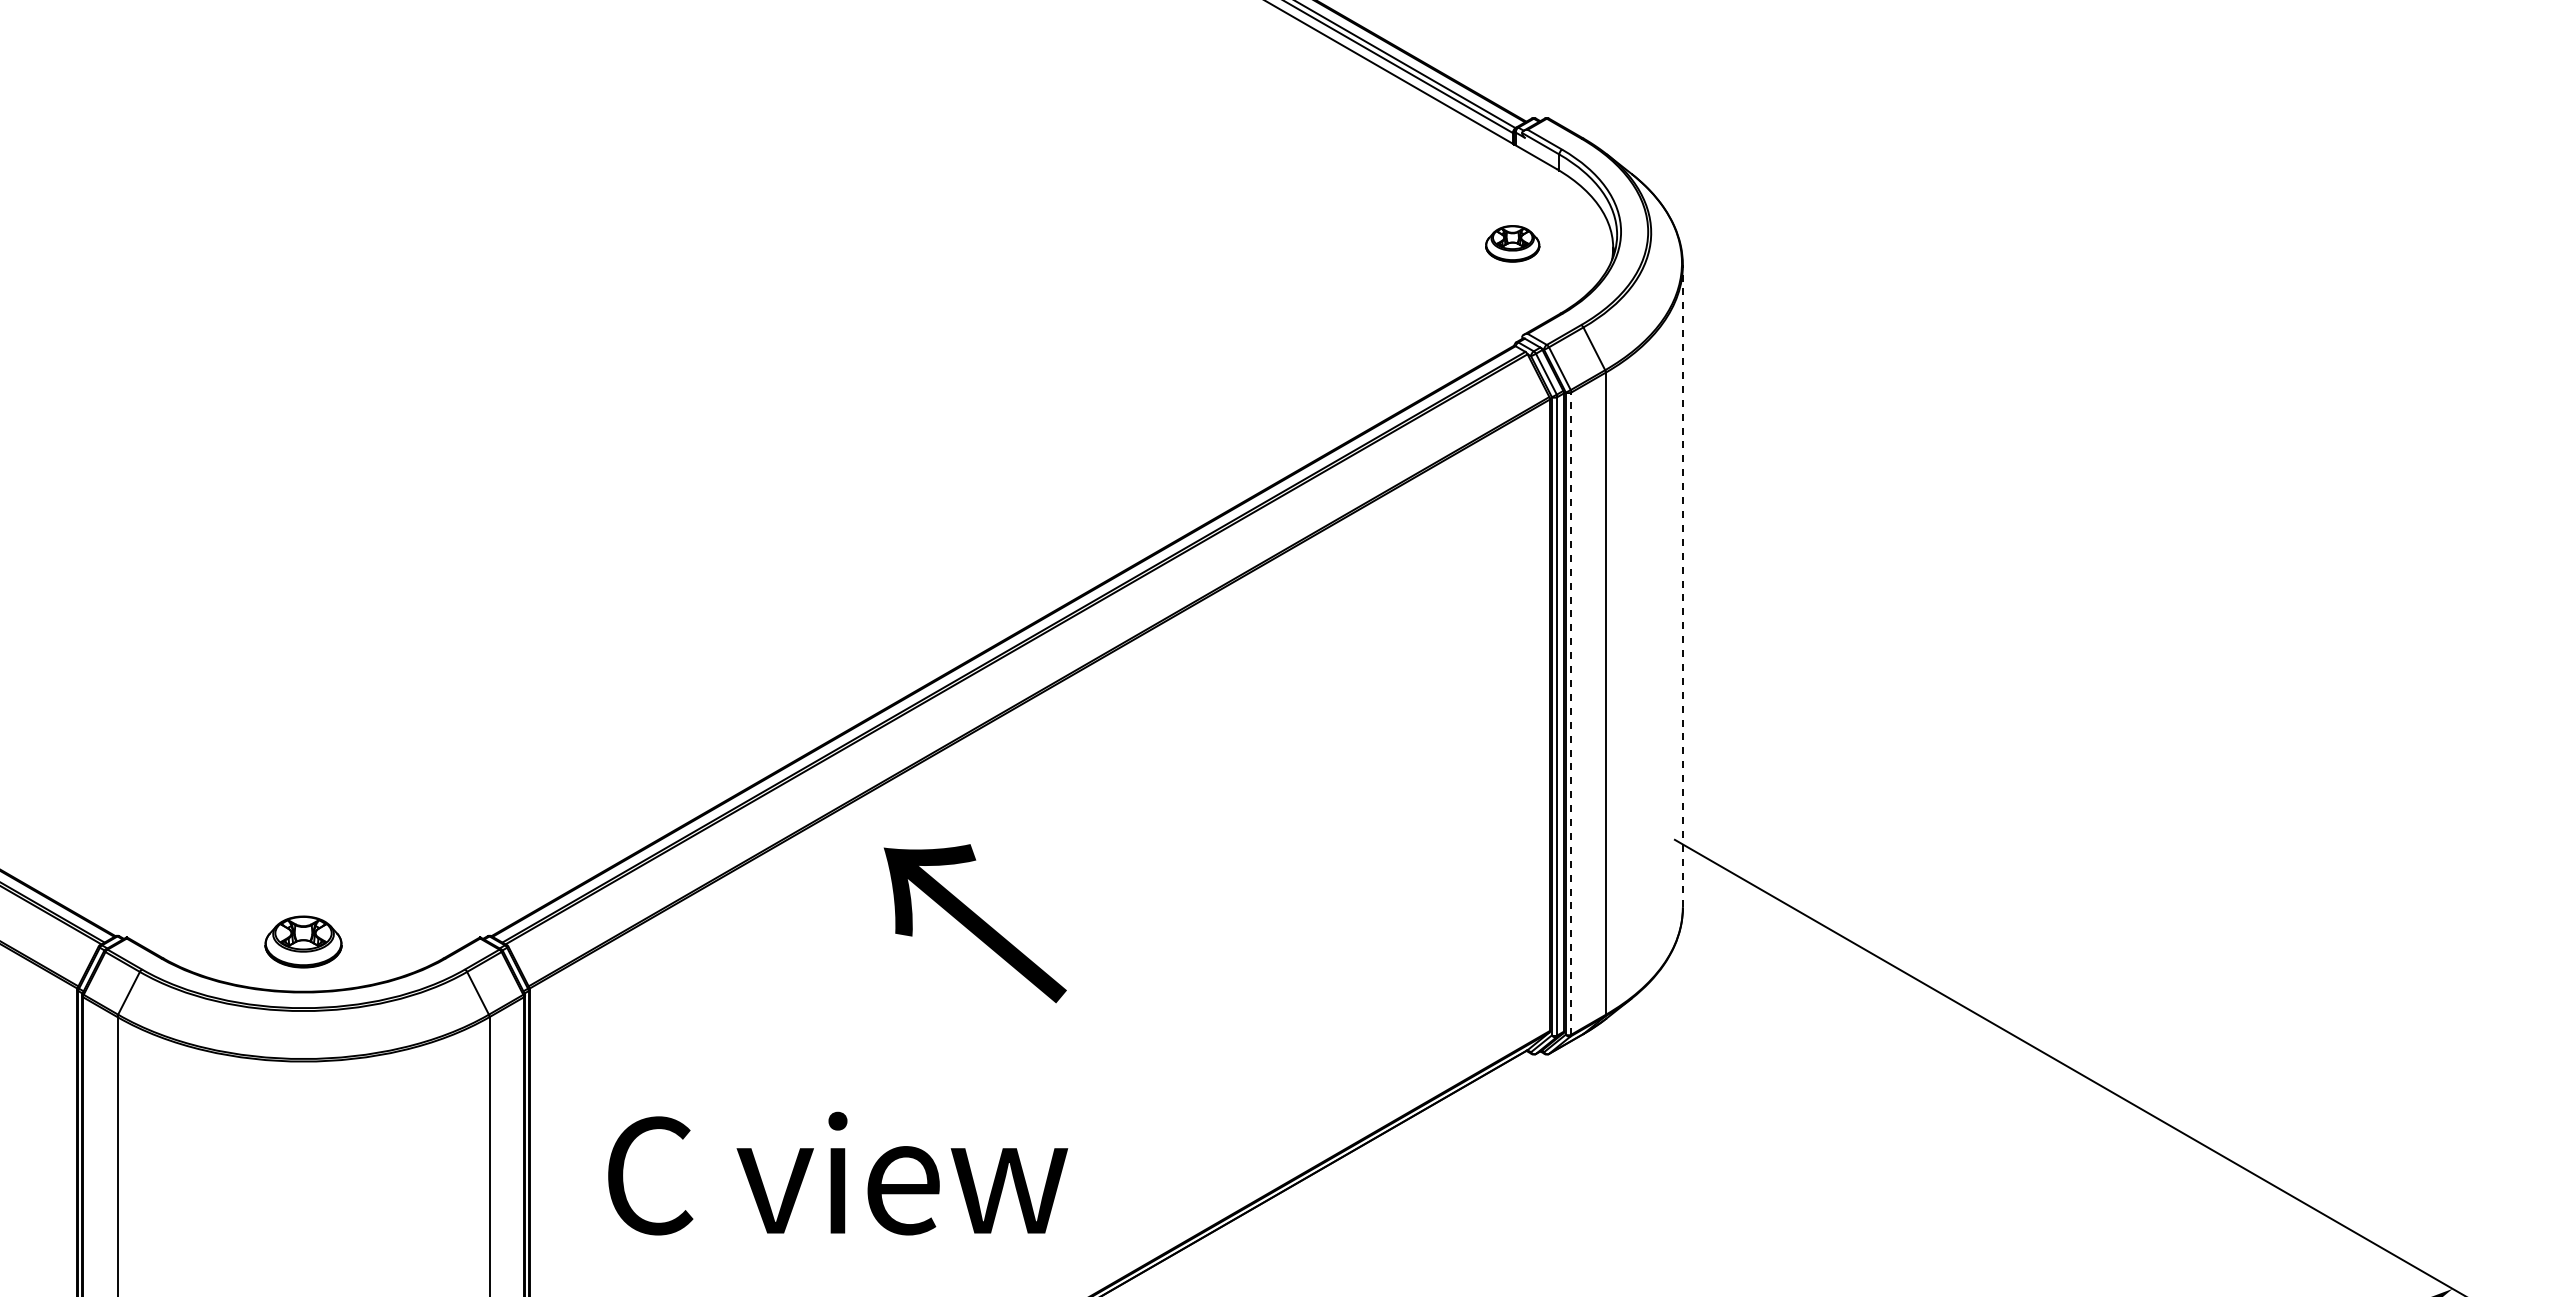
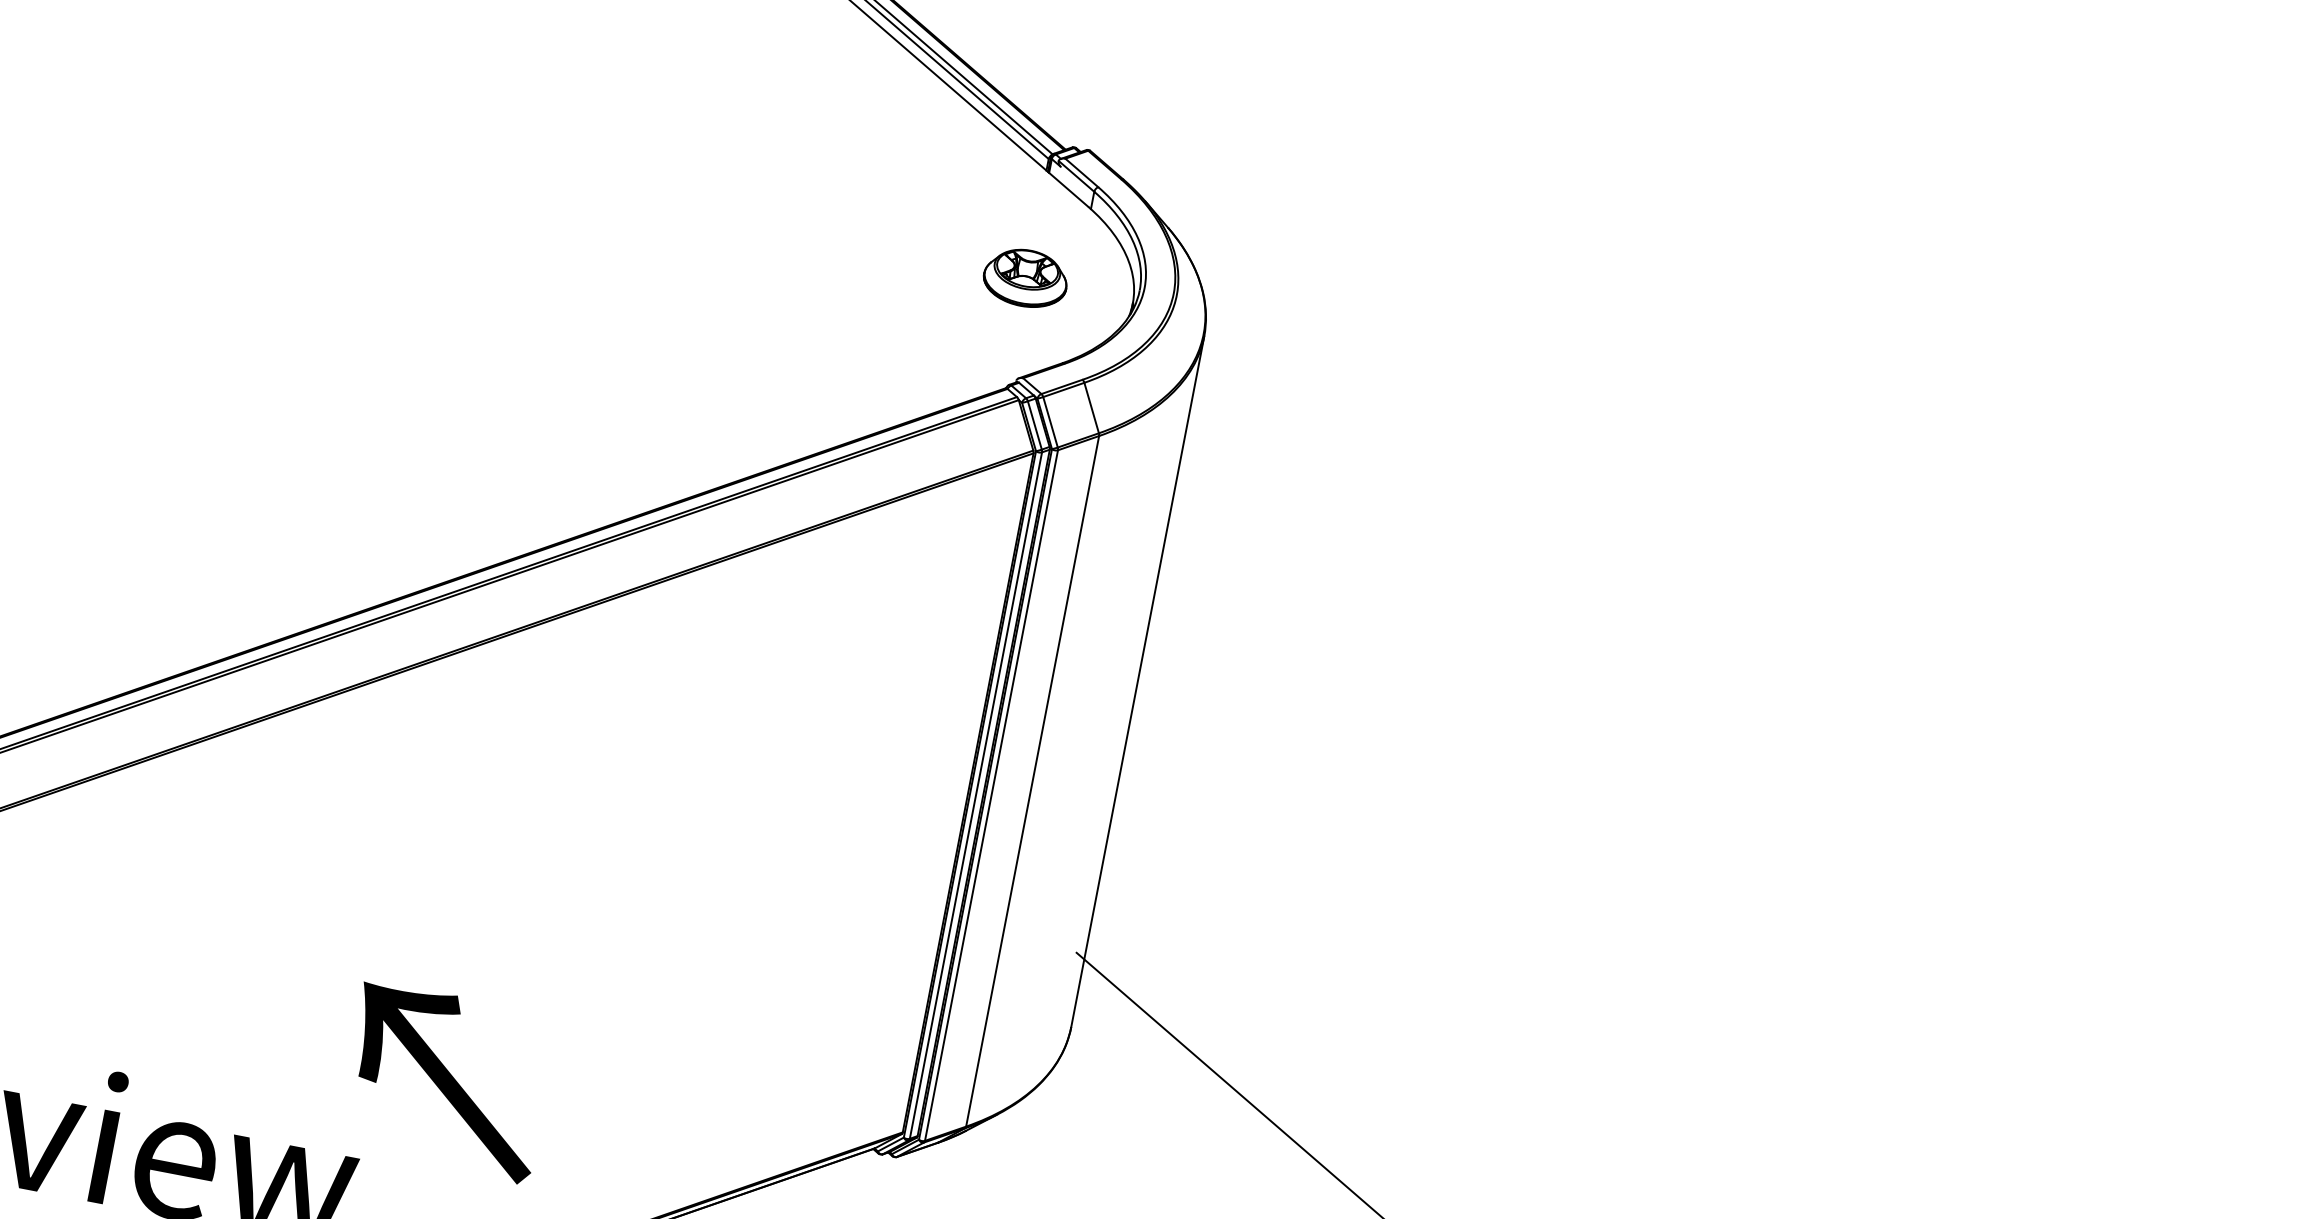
part: (1512, 243) -> (1025, 277), size x1.43
line: (1682, 585) -> (1137, 680), dashed -> solid
line: (1571, 713) -> (991, 795), dashed -> solid
text: (974, 923) -> (445, 1081), moved

